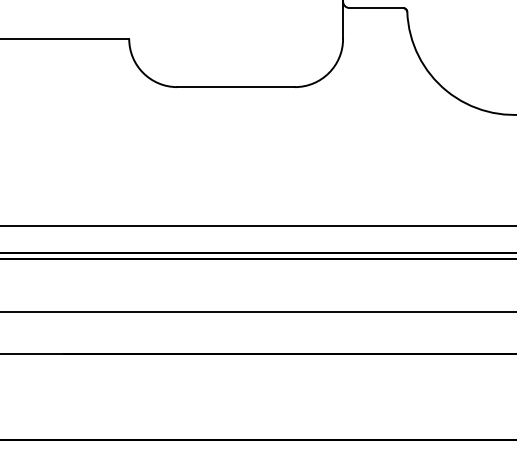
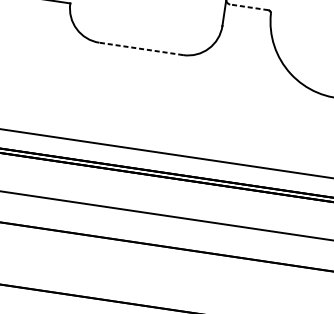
line: (376, 8) -> (249, 7), solid -> dashed
line: (236, 87) -> (141, 49), solid -> dashed

